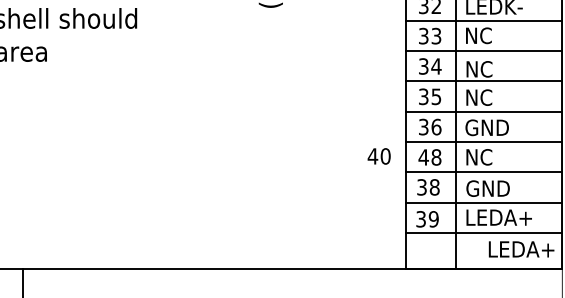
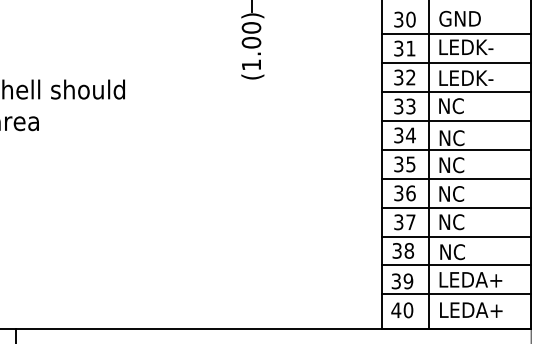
text: (487, 127) -> (459, 193), GND -> NC
text: (379, 156) -> (402, 310), moved
text: (429, 157) -> (404, 222), 48 -> 37
text: (488, 189) -> (460, 252), GND -> NC
text: (521, 248) -> (471, 309), moved

